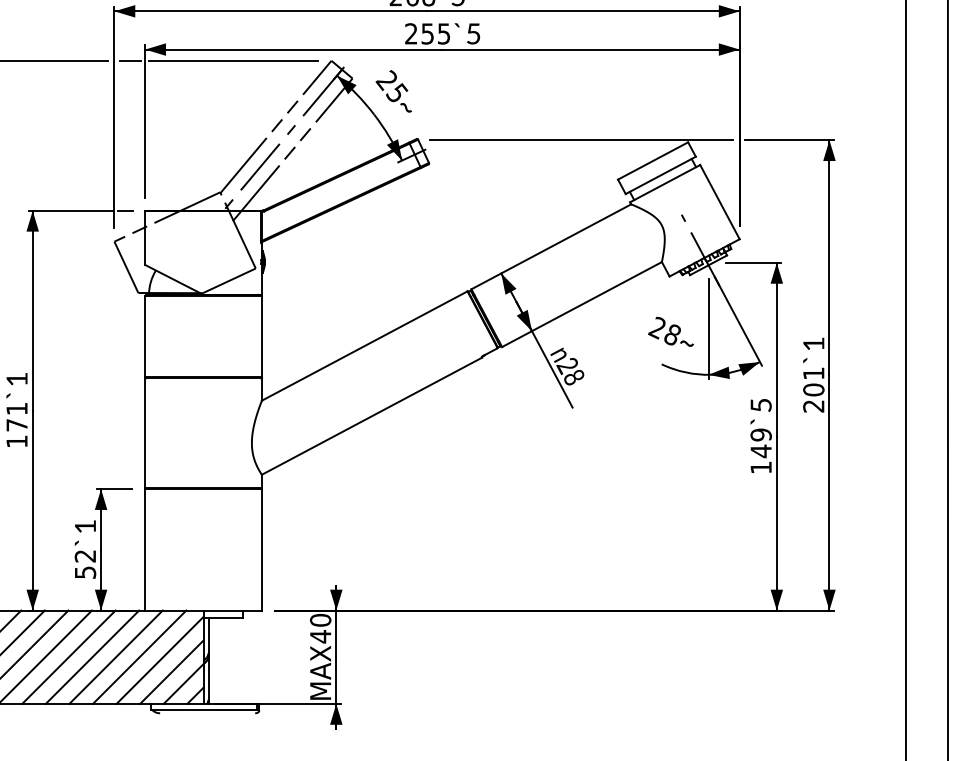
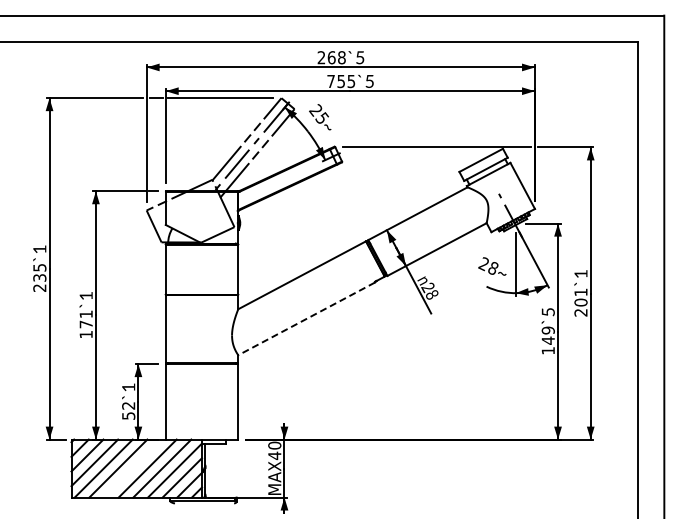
text: (410, 32) -> (330, 80), 255 -> 755
line: (371, 417) -> (306, 319), solid -> dashed
line: (93, 657) -> (133, 468), removed

